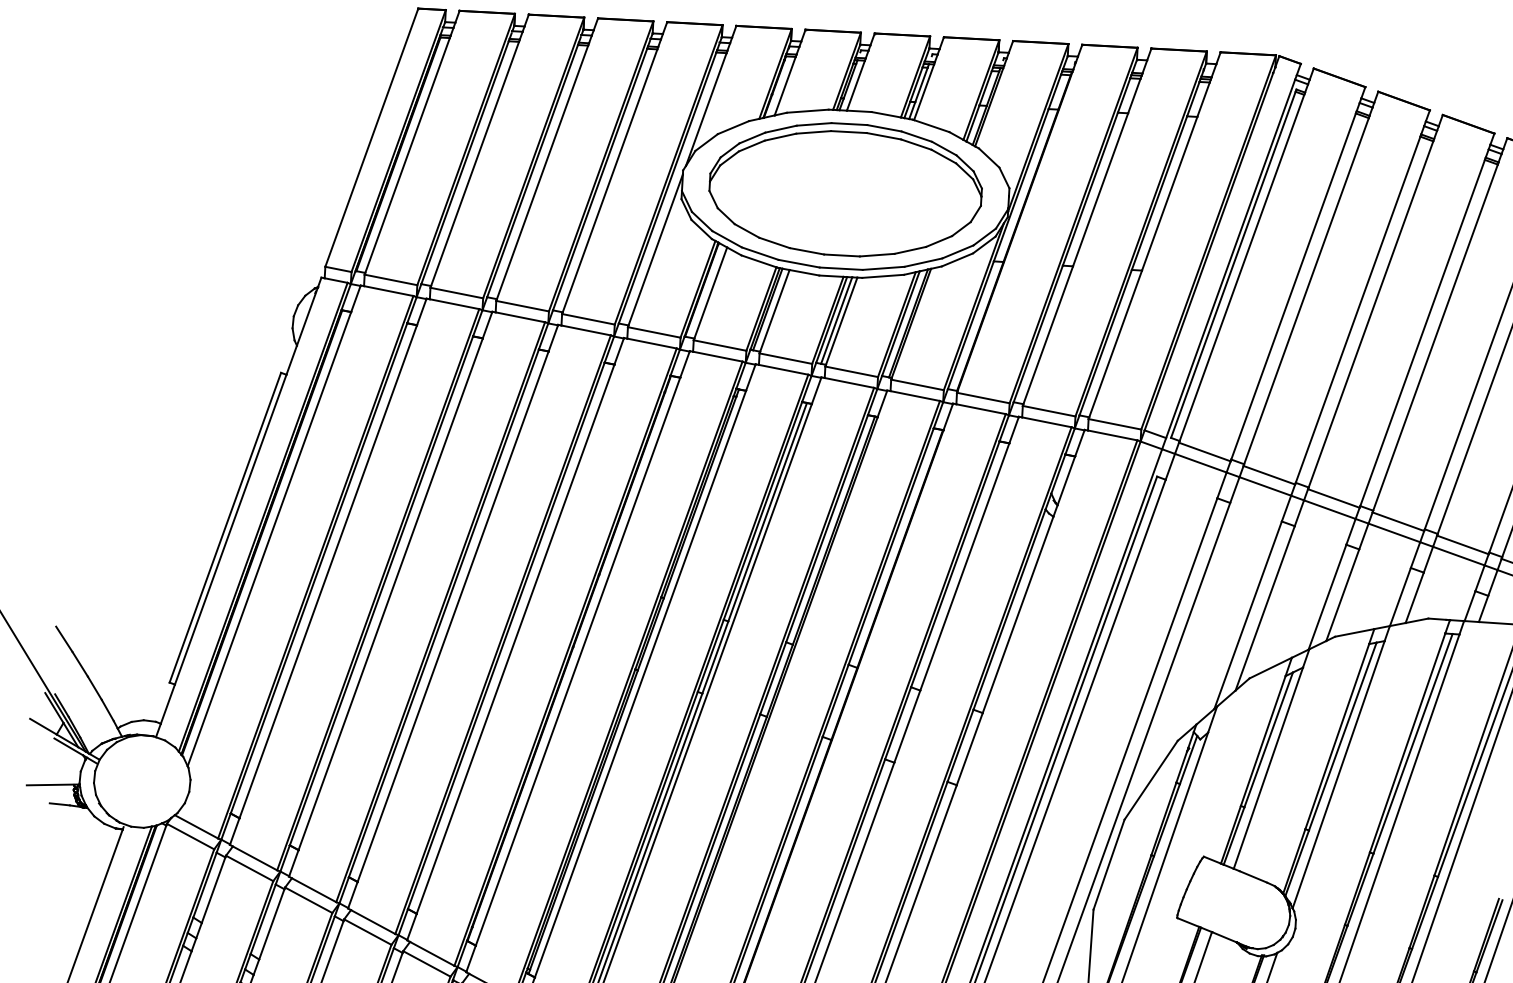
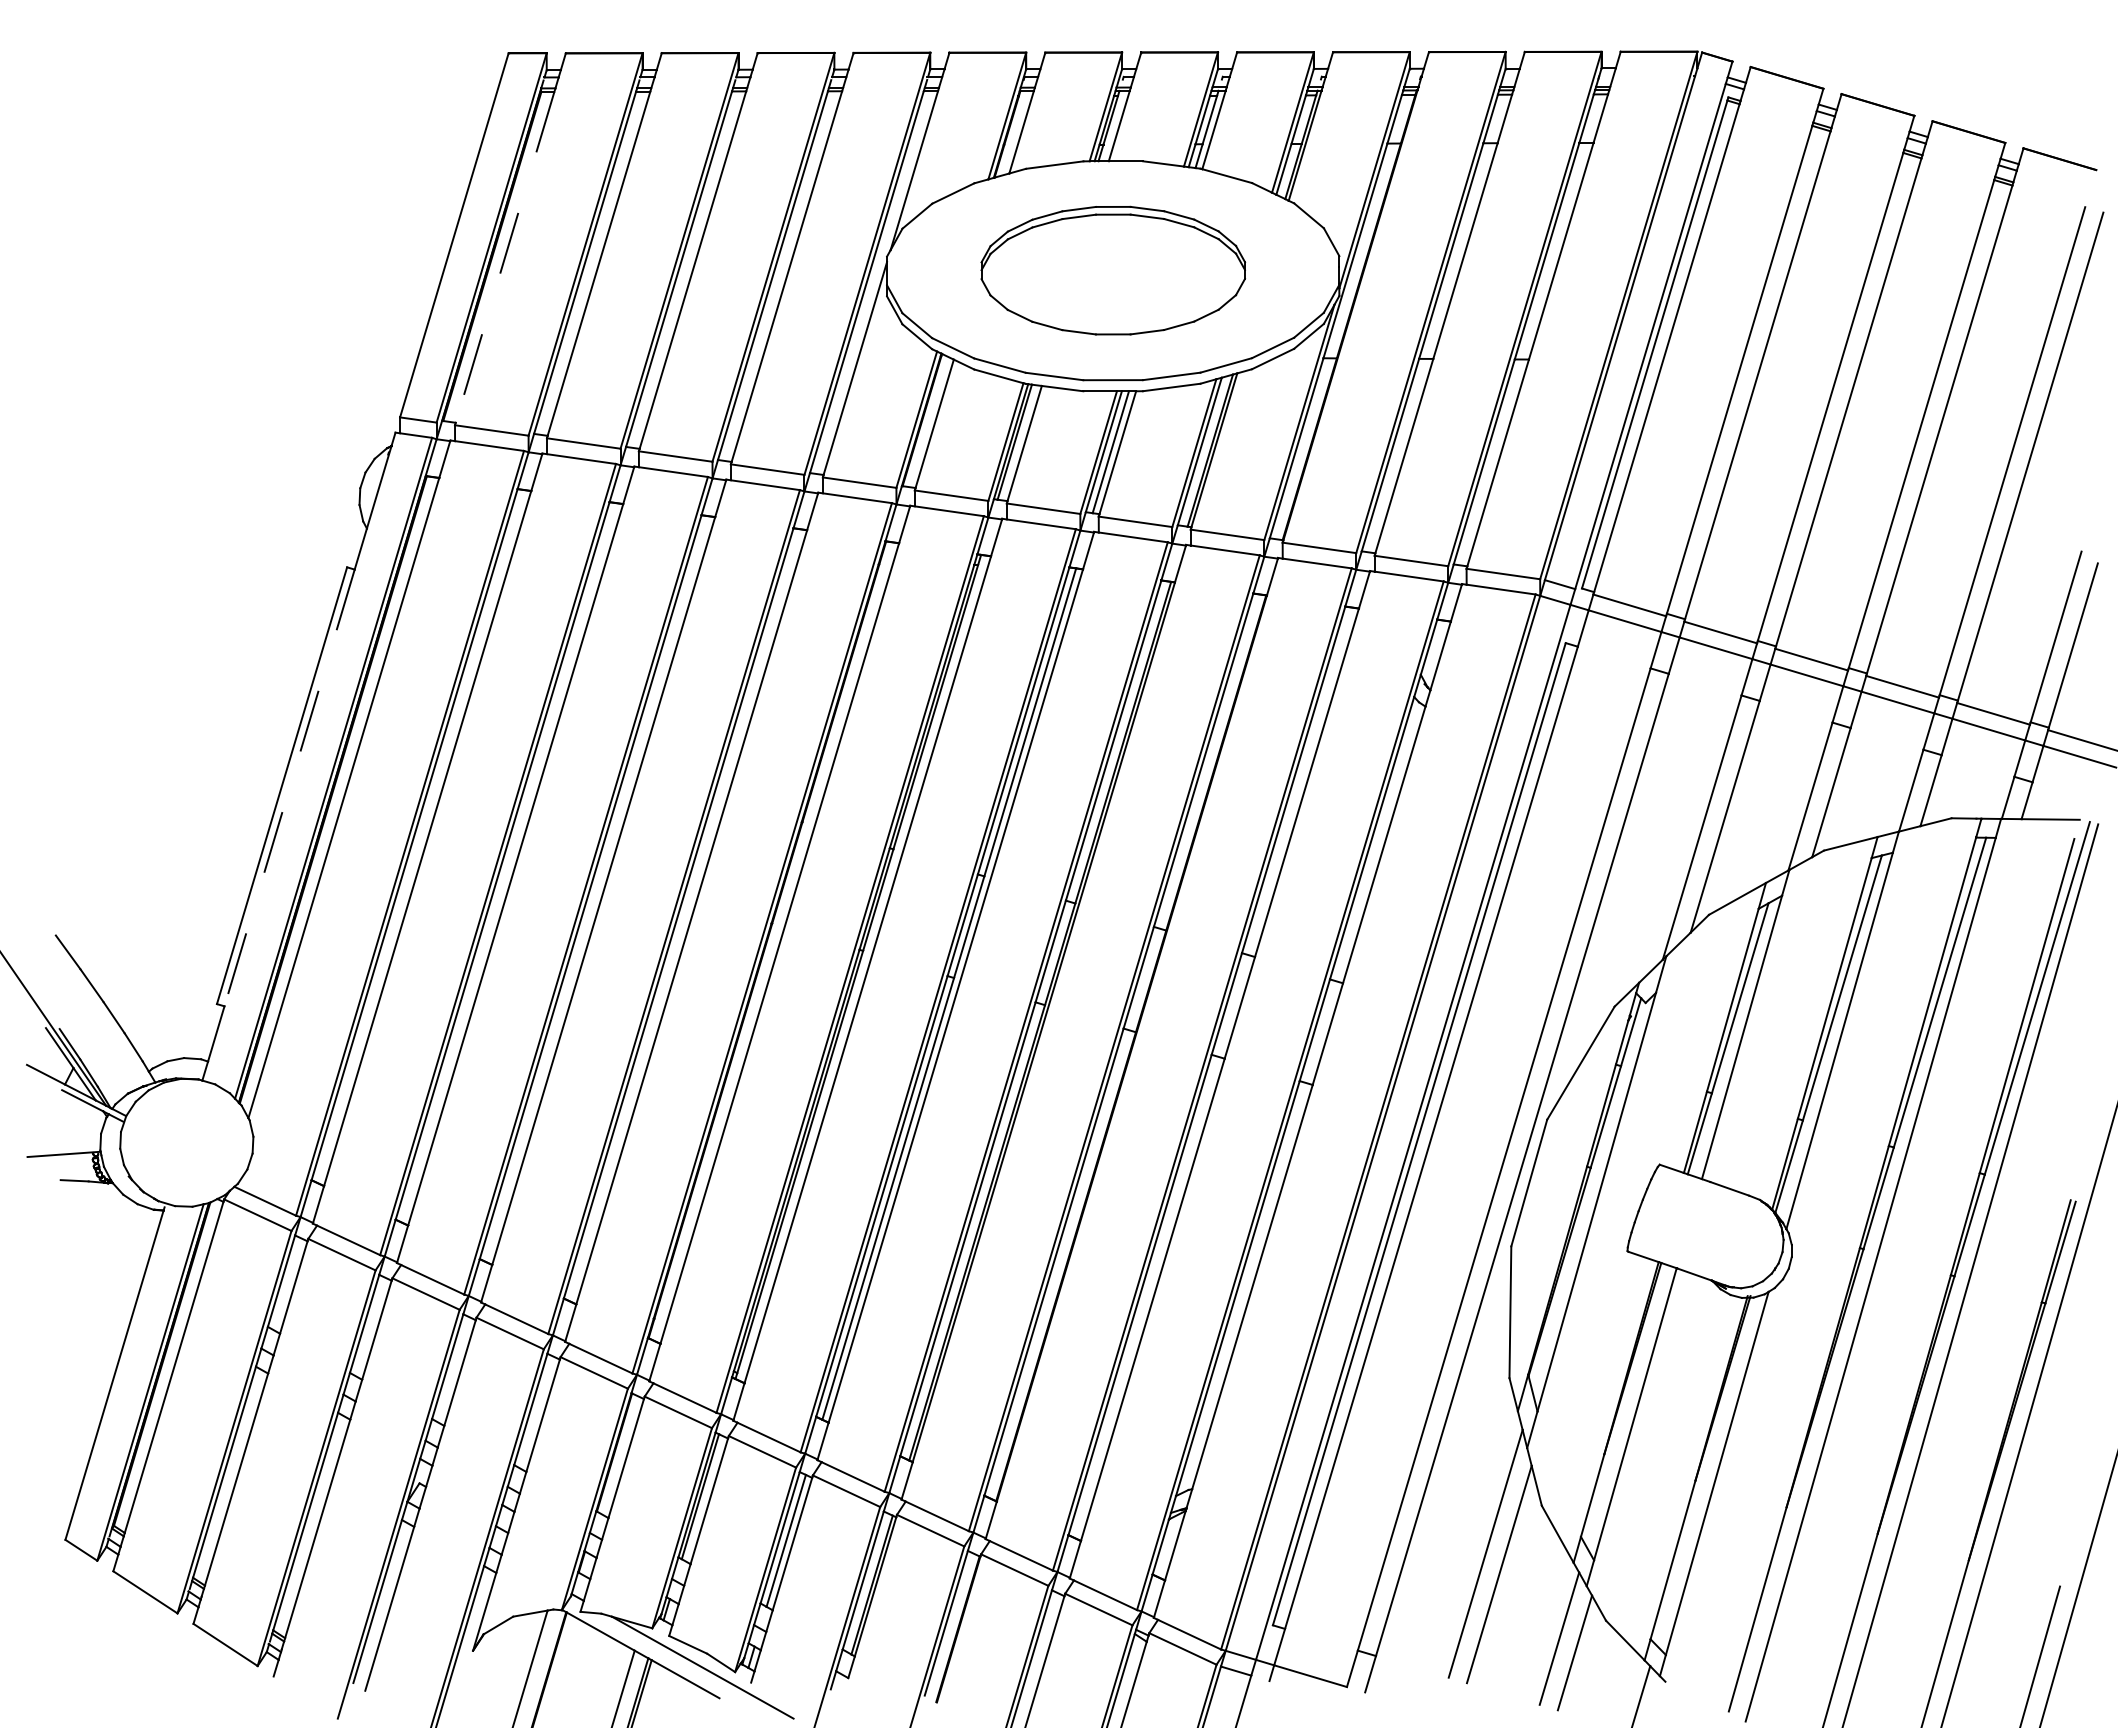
line: (407, 155) -> (505, 257), solid -> dashed
part: (845, 189) -> (1113, 270), size x0.7
line: (230, 529) -> (289, 787), solid -> dashed

